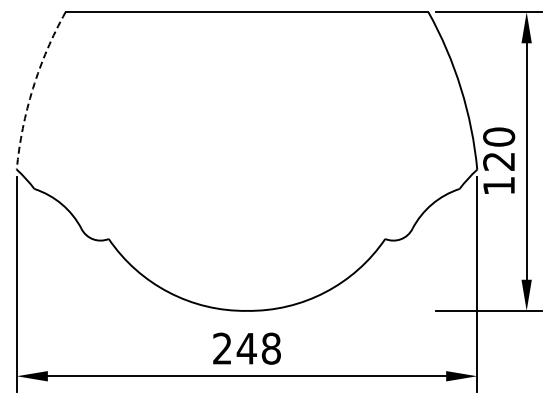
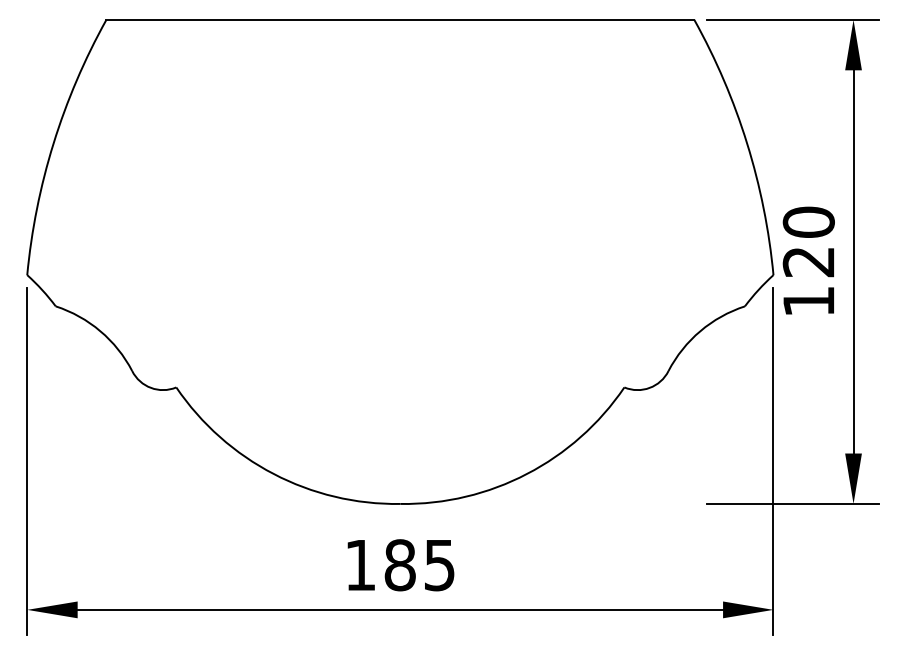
arc: (33, 88) -> (54, 143), dashed -> solid
text: (246, 348) -> (399, 564), 248 -> 185

